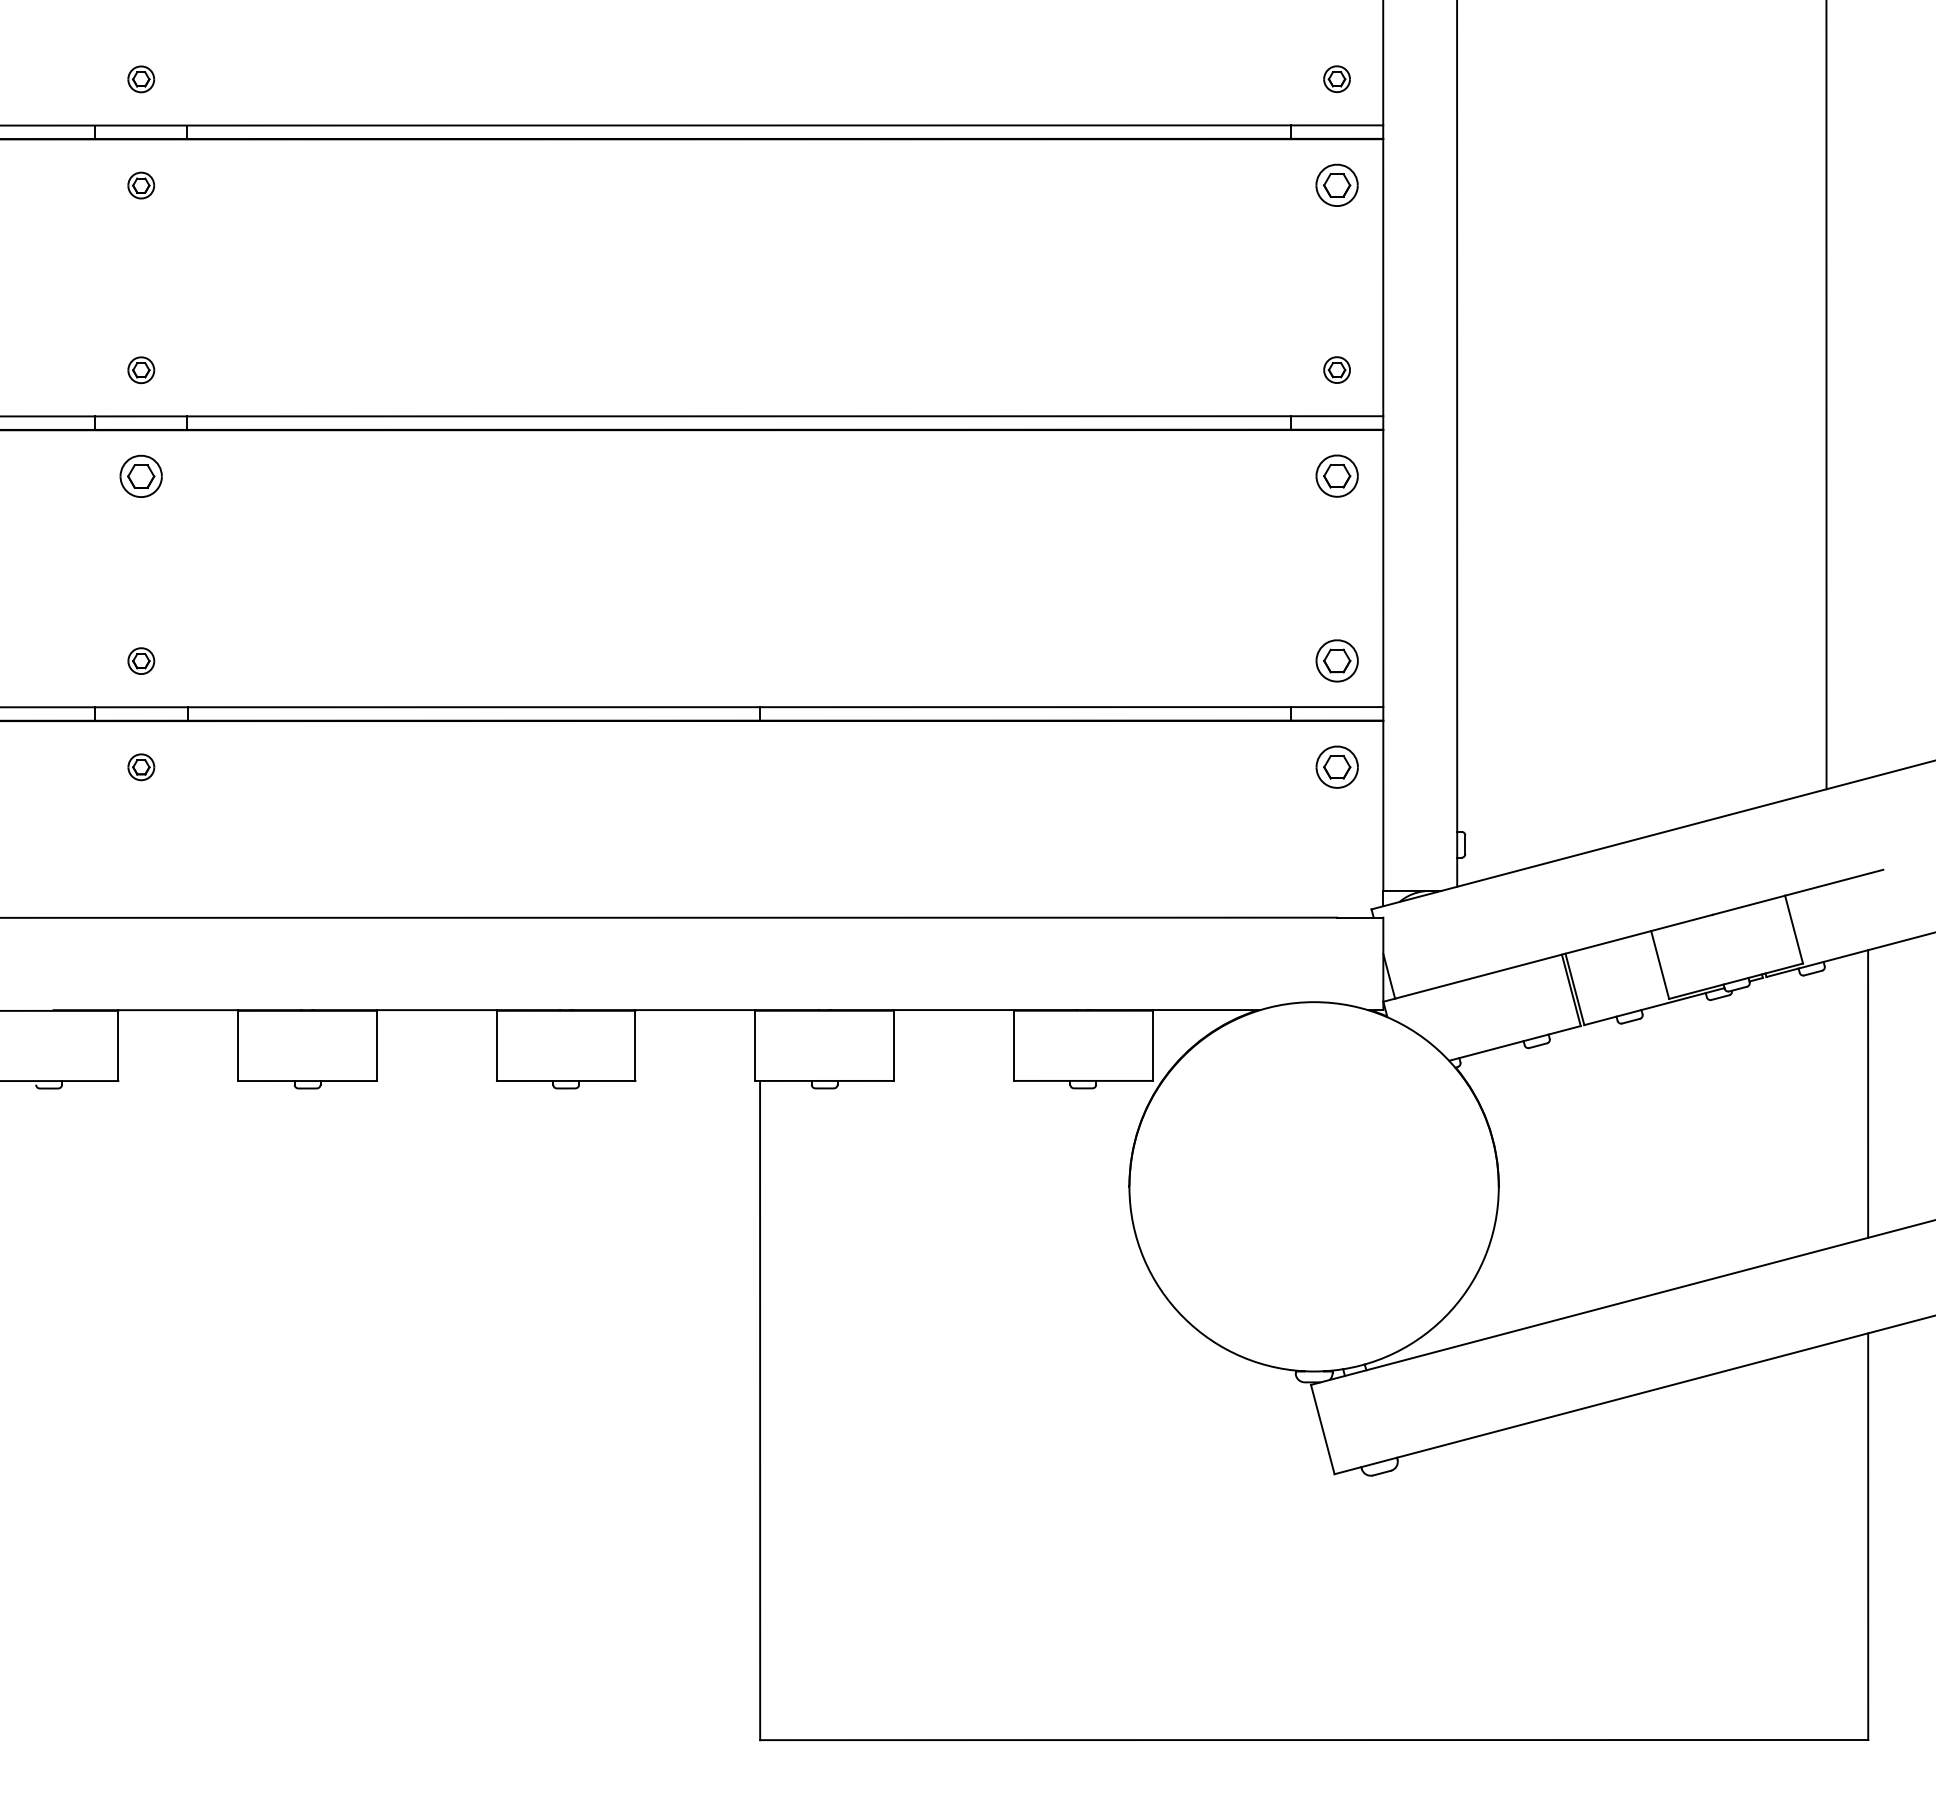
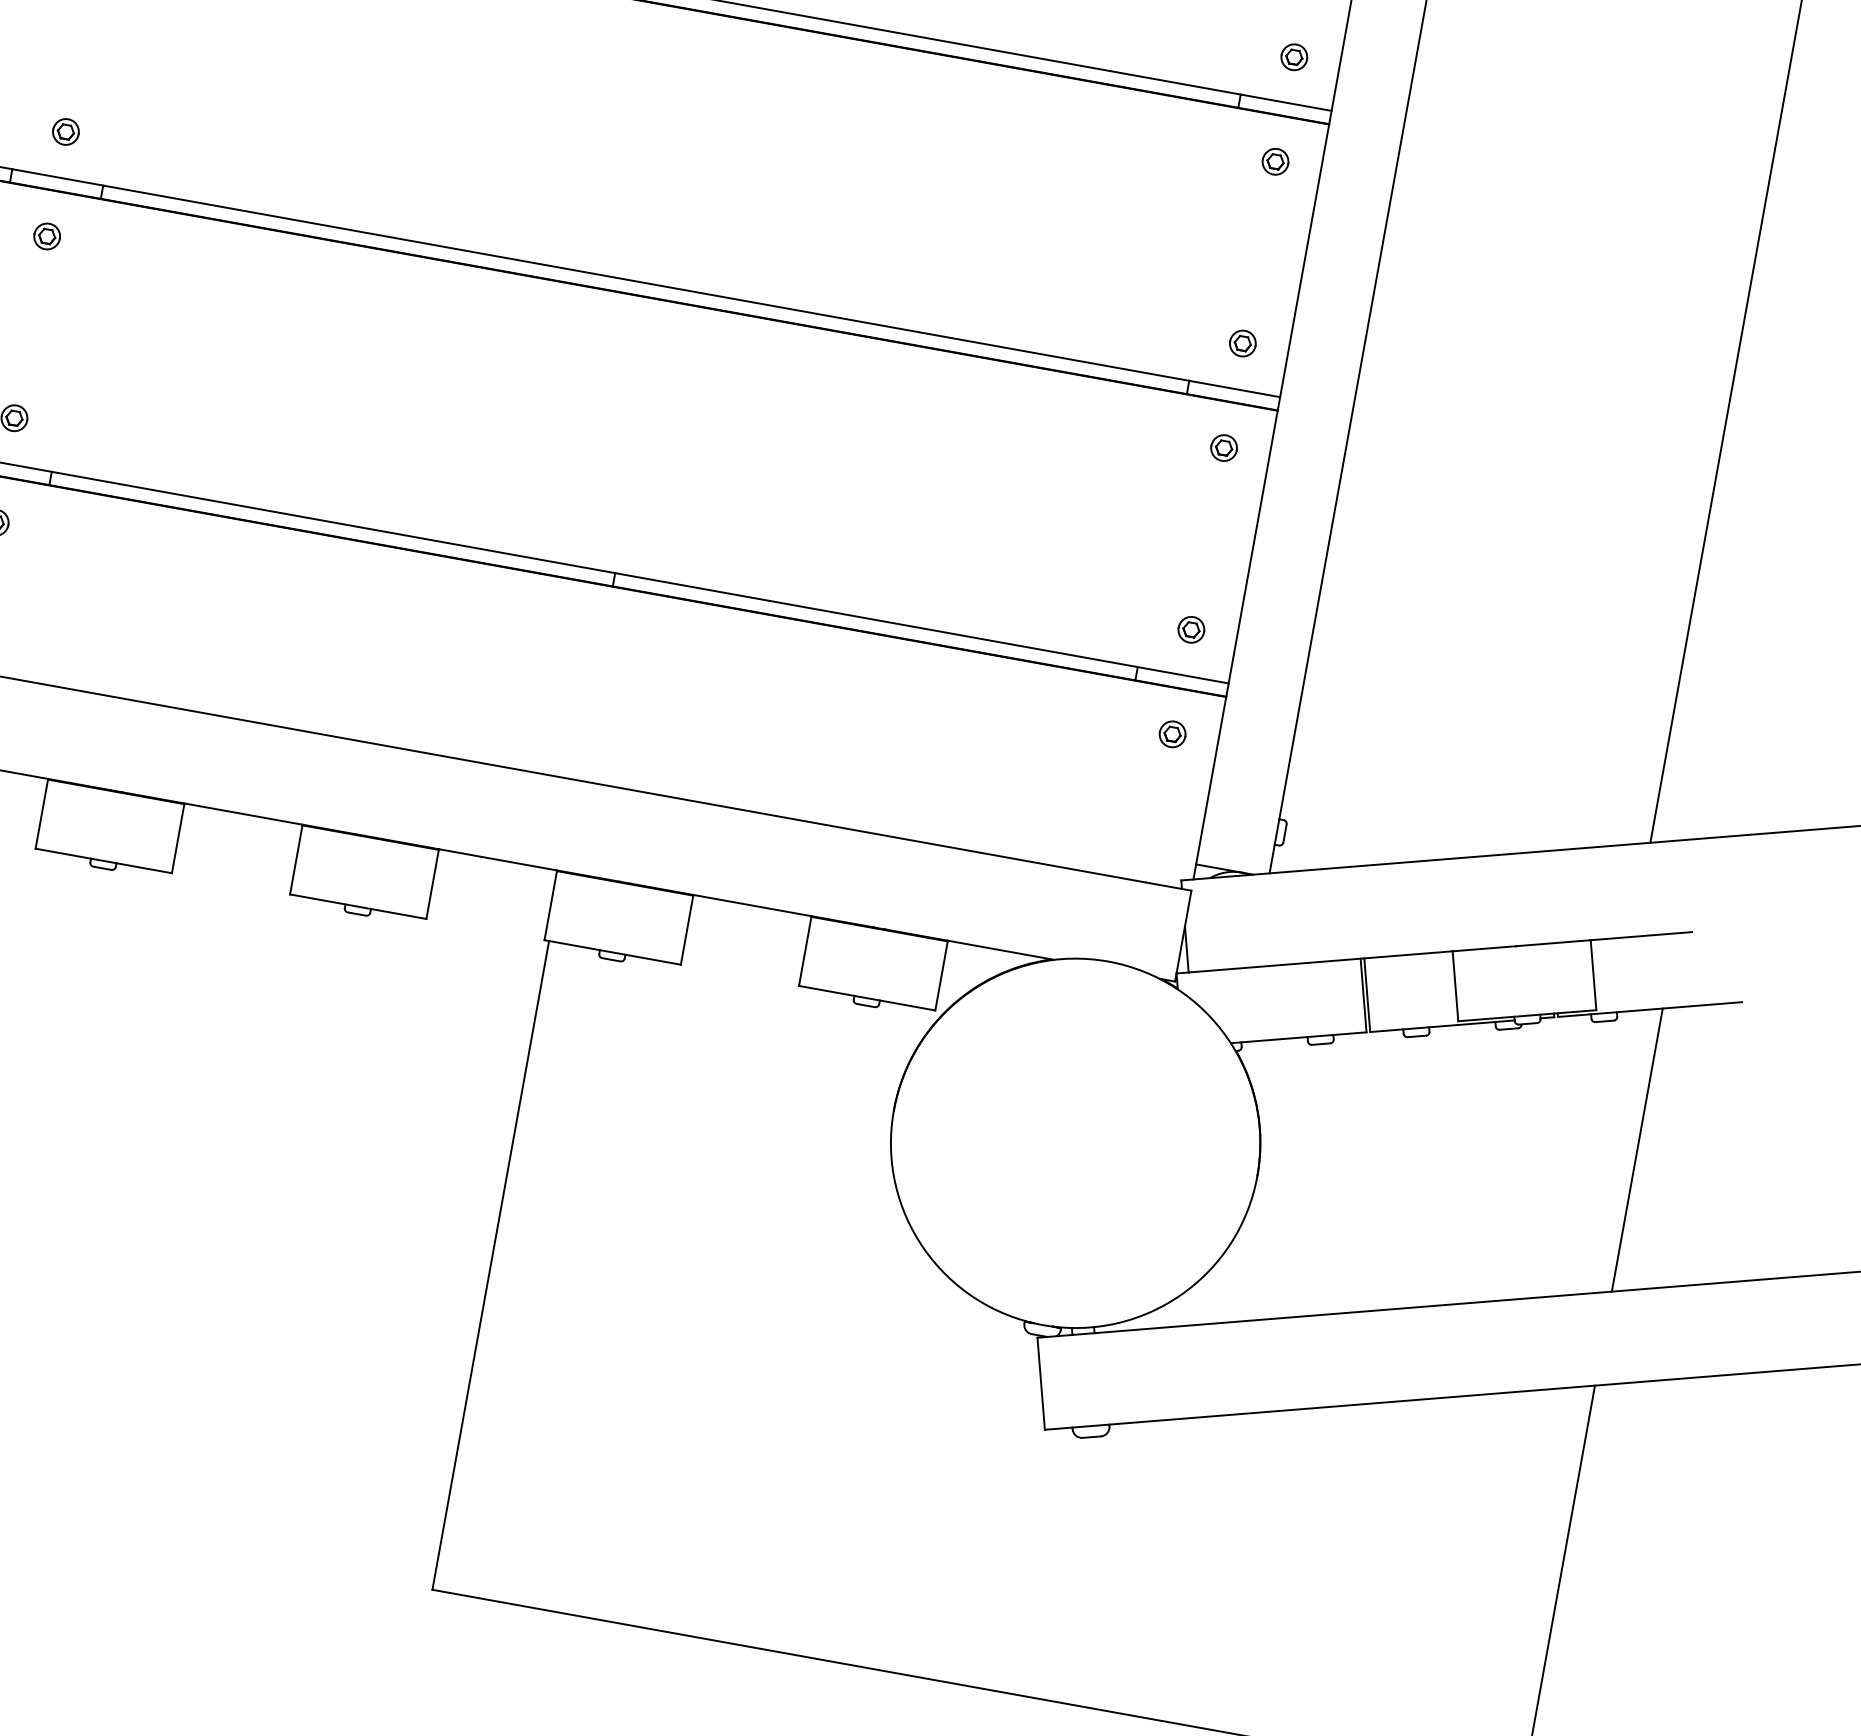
part: (1336, 185) -> (1274, 161), size x0.62
part: (141, 476) -> (47, 236), size x0.62
part: (1336, 476) -> (1223, 448), size x0.62
part: (1336, 660) -> (1190, 629), size x0.62
part: (1336, 766) -> (1172, 733), size x0.62

